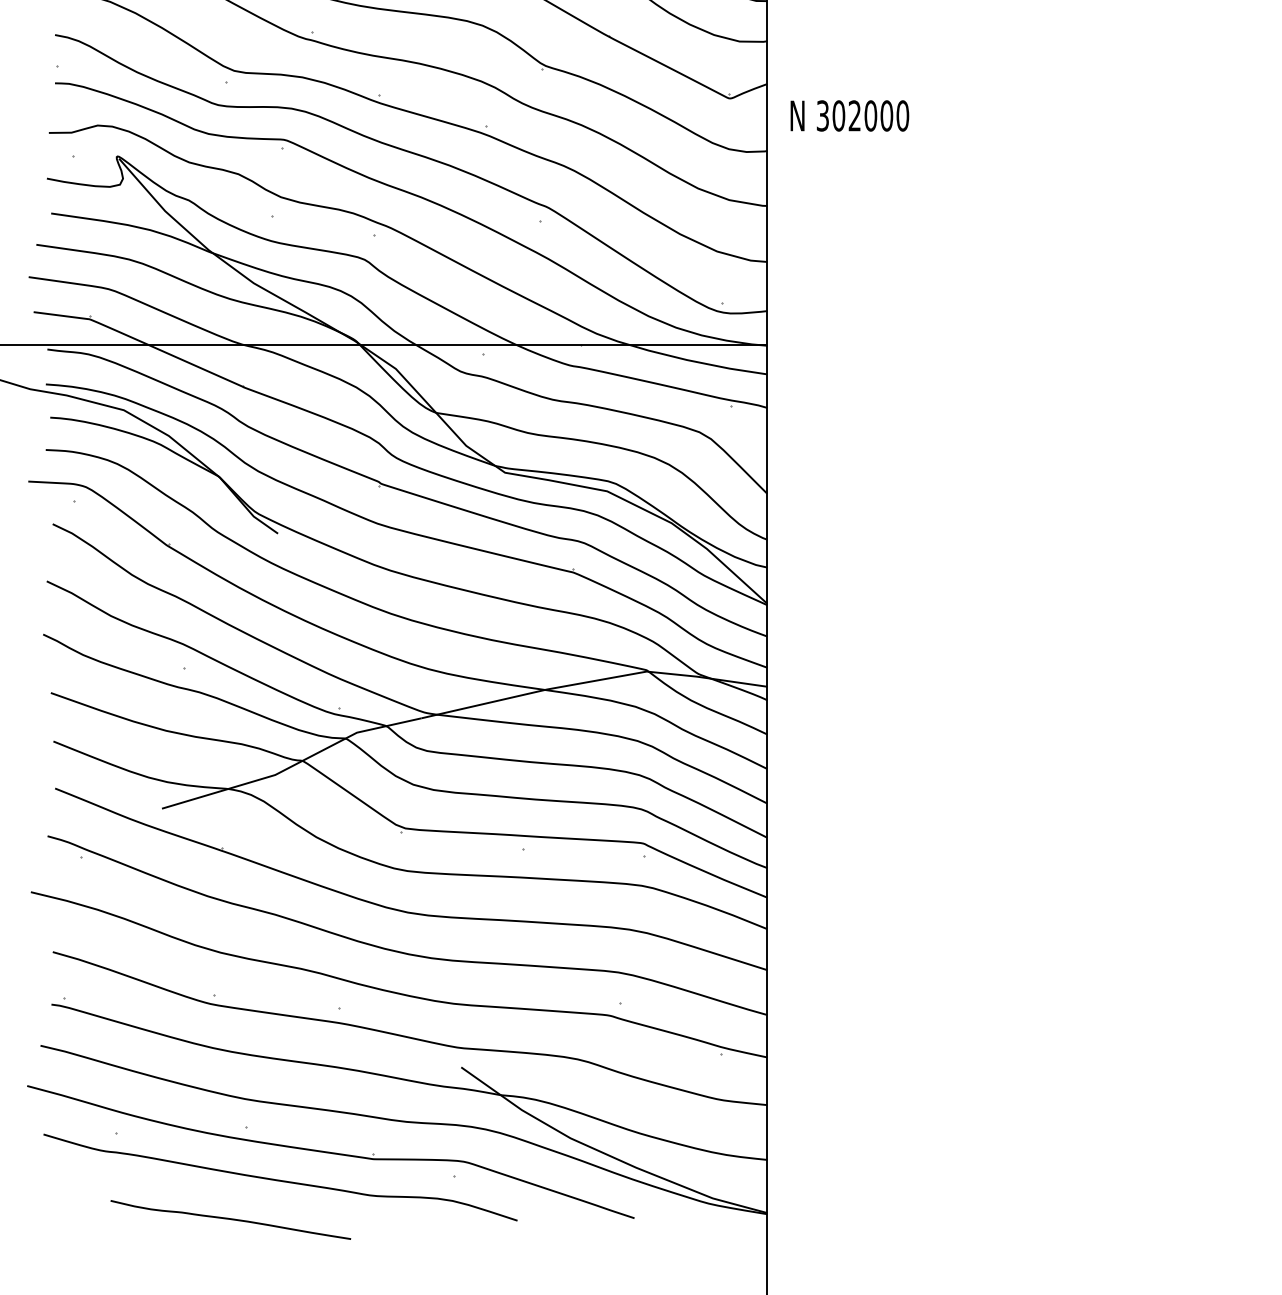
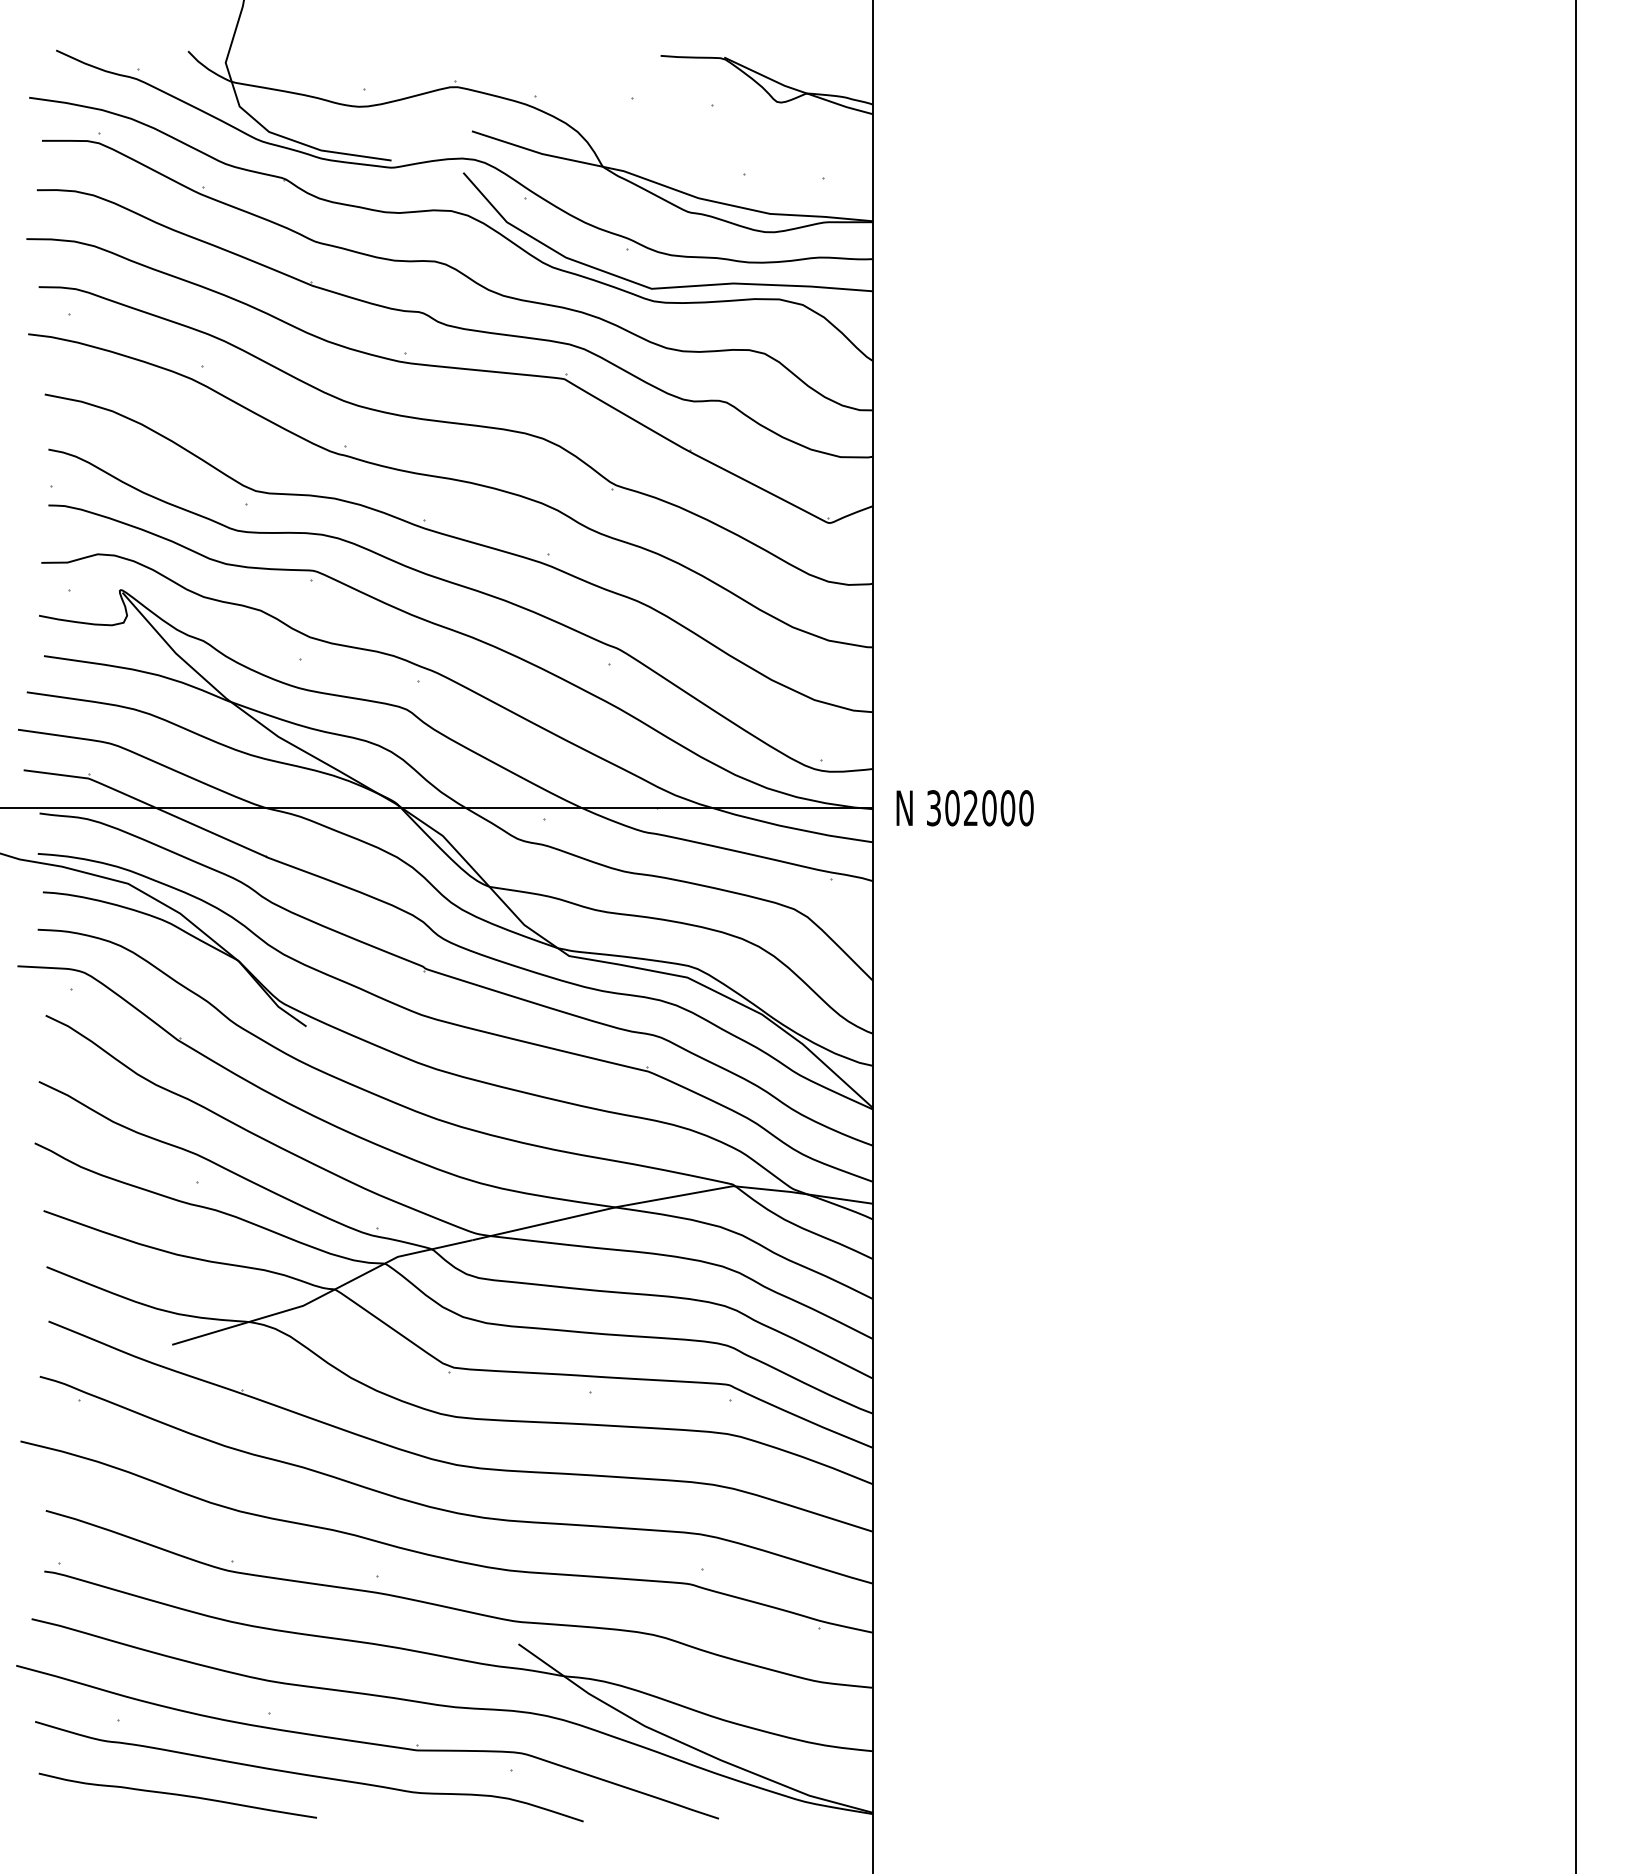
text: (849, 116) -> (964, 808), moved
curve: (230, 1219) -> (177, 1795), moved

